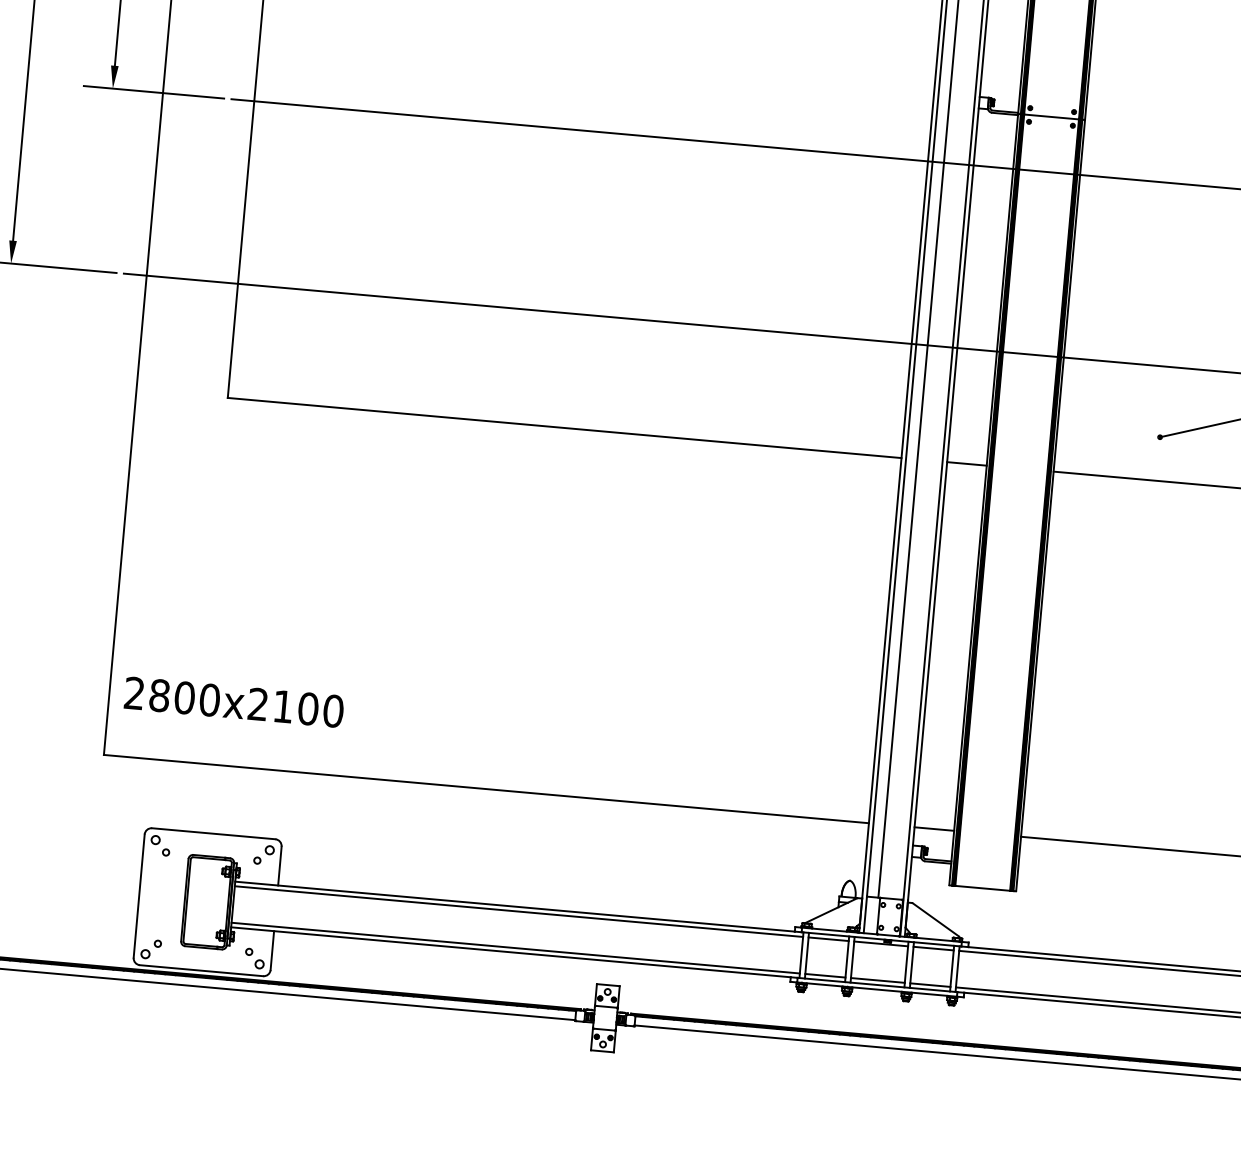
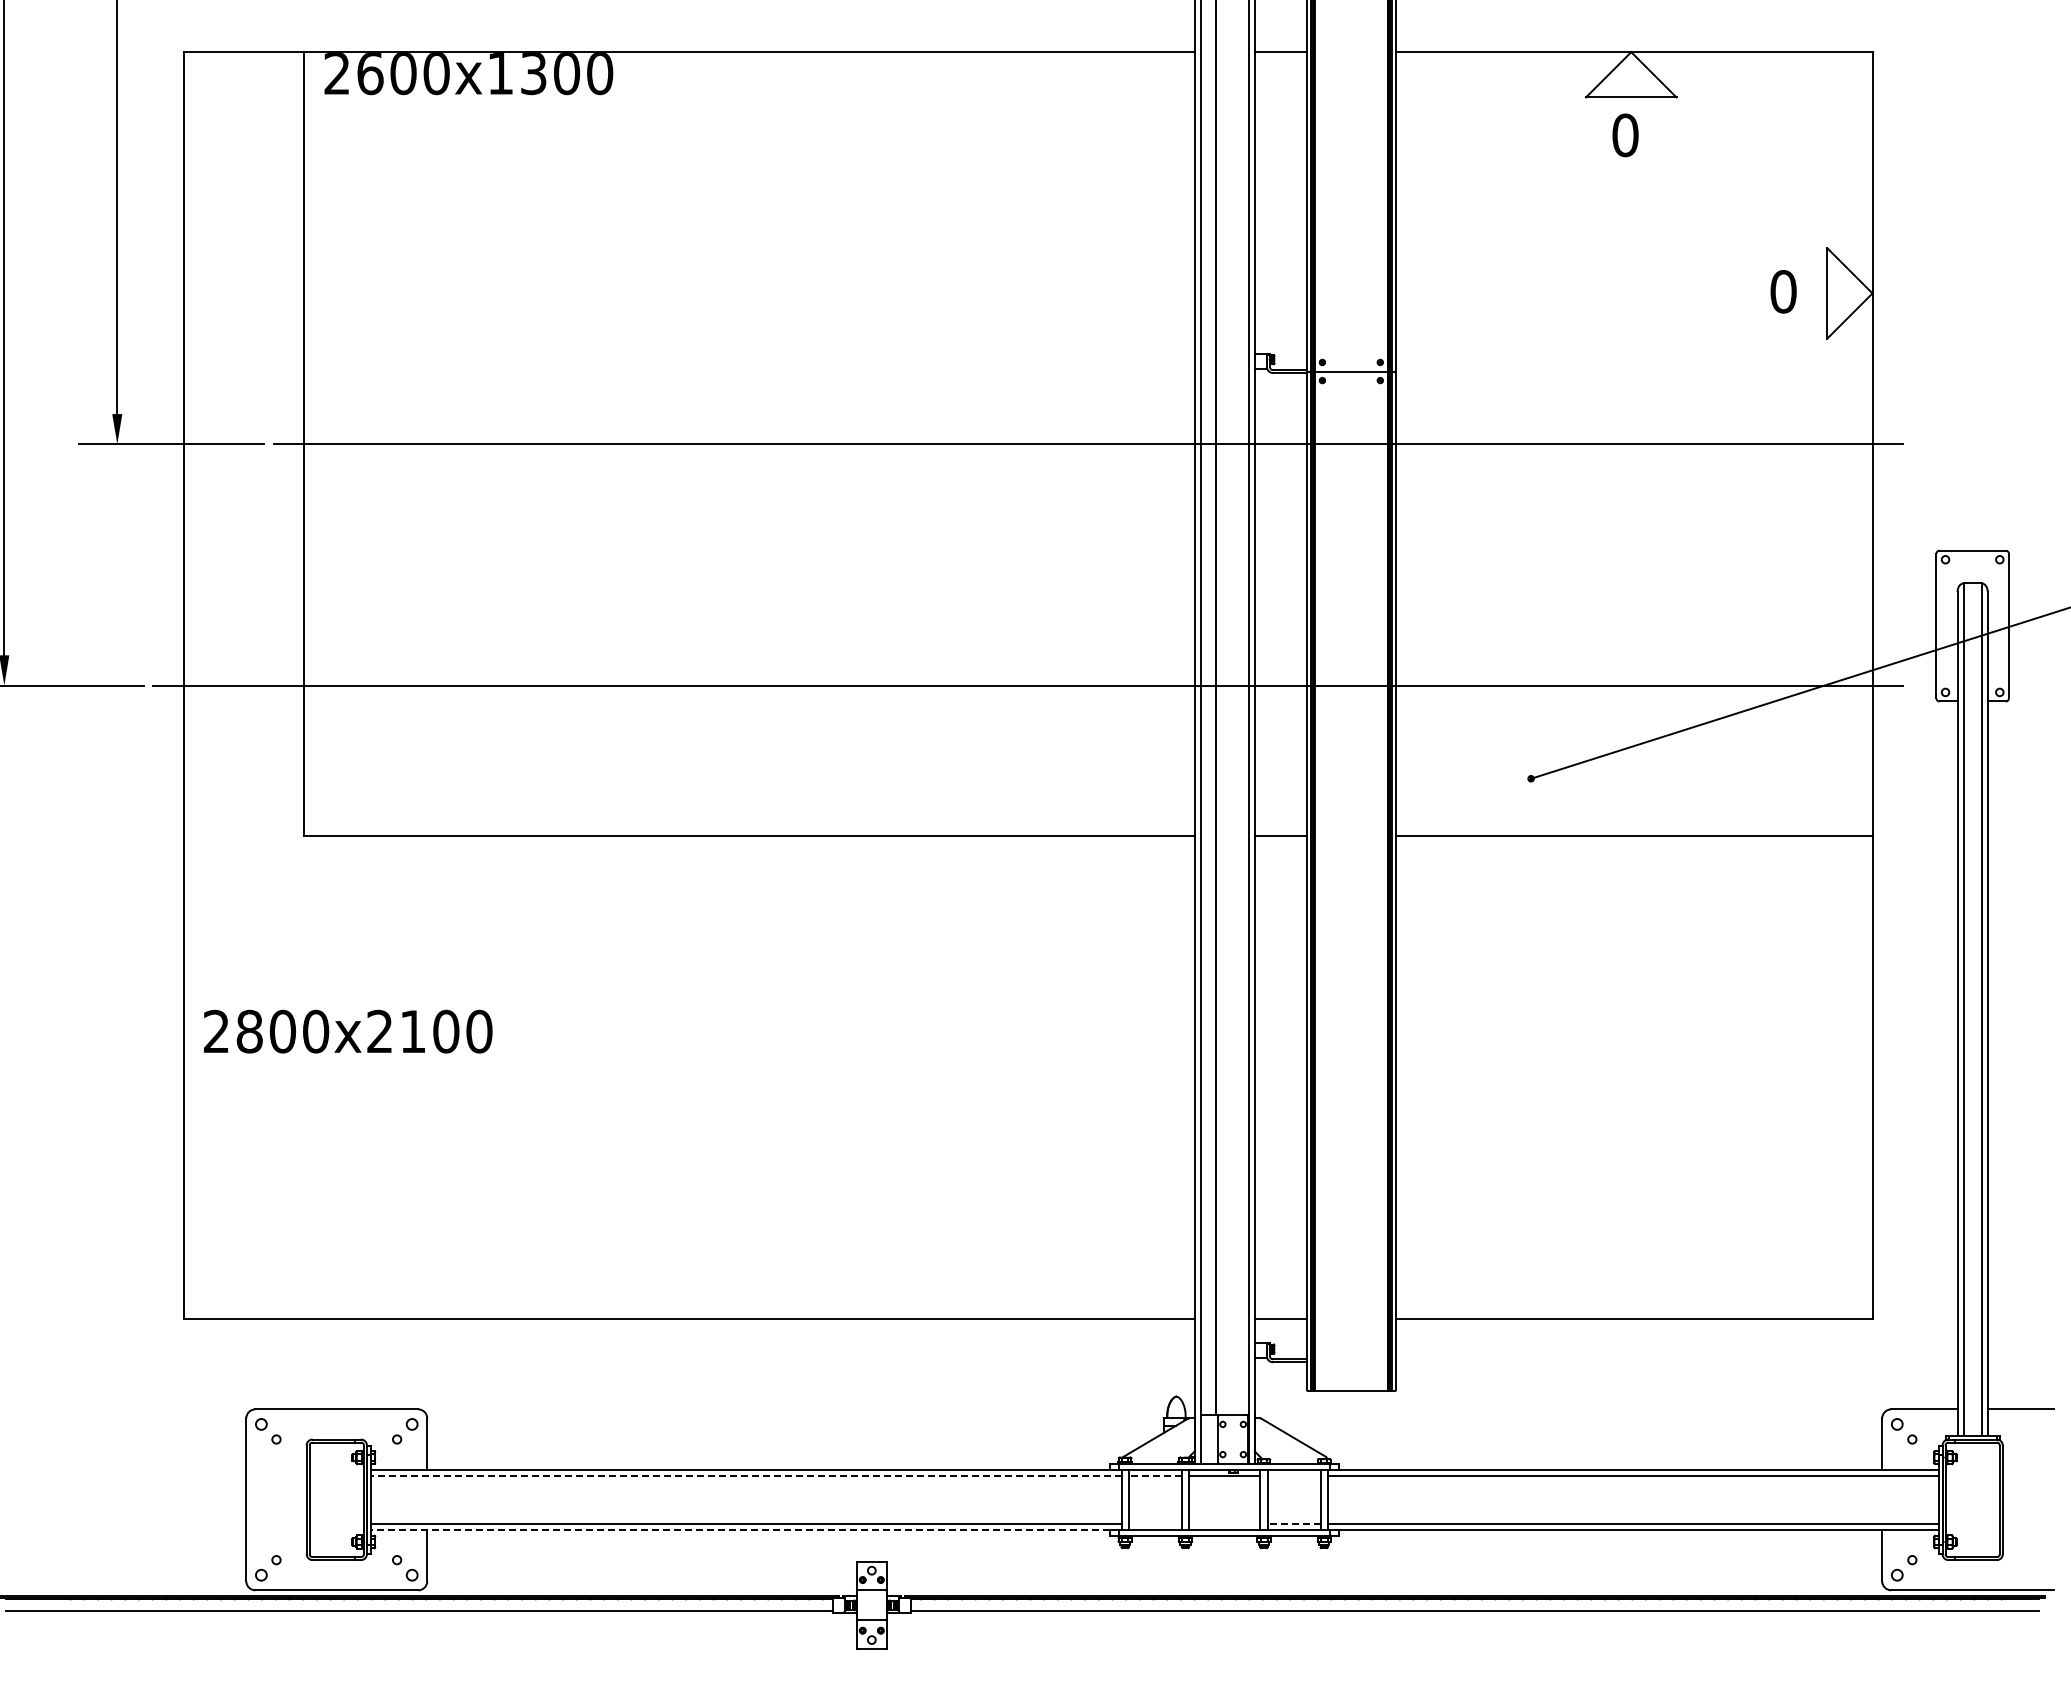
text: (234, 702) -> (348, 1031), moved
line: (518, 911) -> (745, 1475), solid -> dashed
line: (828, 939) -> (1155, 1475), solid -> dashed
line: (933, 948) -> (1293, 1475), removed
line: (511, 951) -> (740, 1529), solid -> dashed
line: (824, 975) -> (1154, 1523), removed
line: (877, 980) -> (1224, 1523), removed
line: (930, 984) -> (1294, 1523), solid -> dashed

